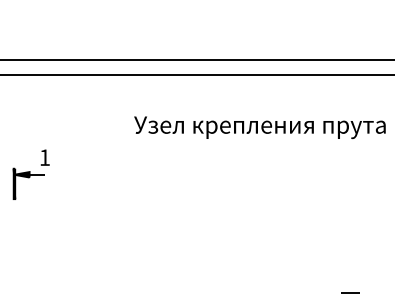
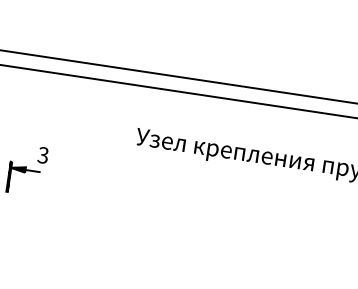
text: (44, 157) -> (42, 155), 1 -> 3

